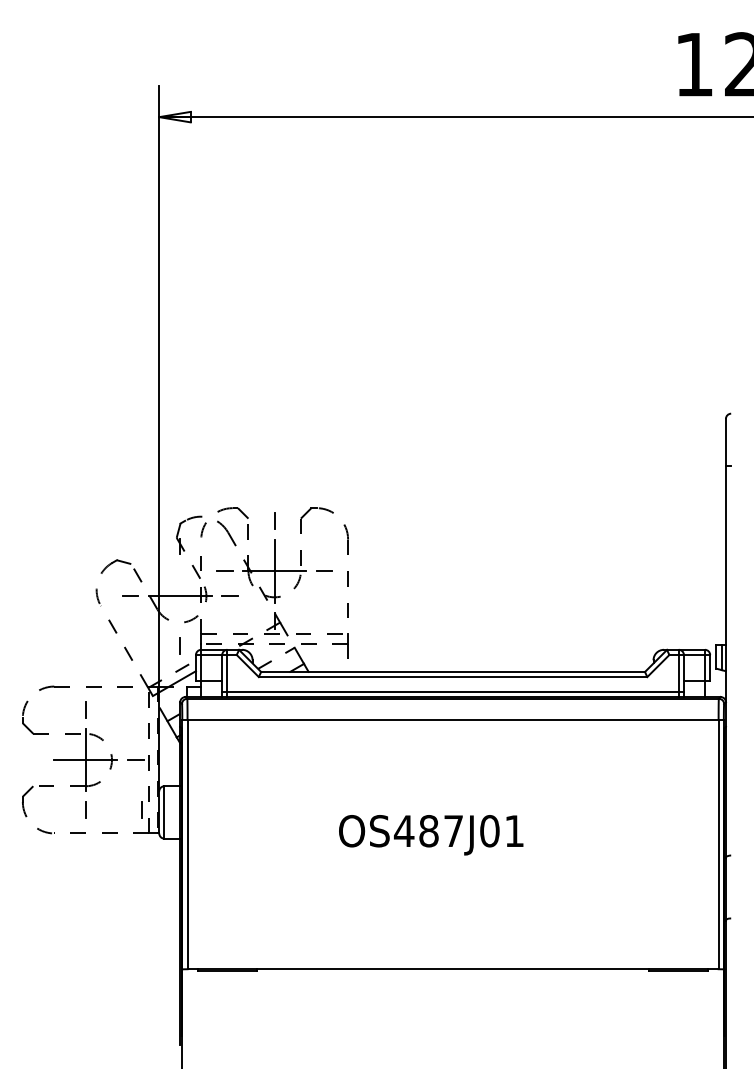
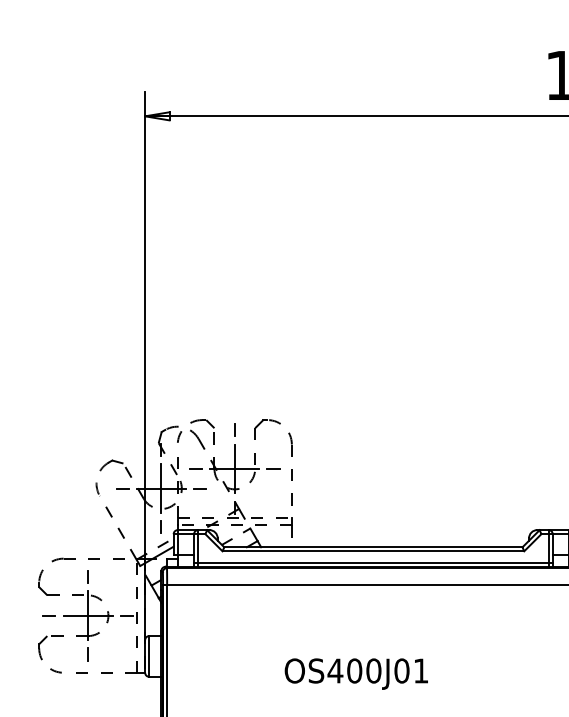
line: (180, 595) -> (161, 487), added
line: (35, 759) -> (49, 615), added
line: (141, 809) -> (131, 654), removed
text: (441, 831) -> (364, 671), OS487J01 -> OS400J01

